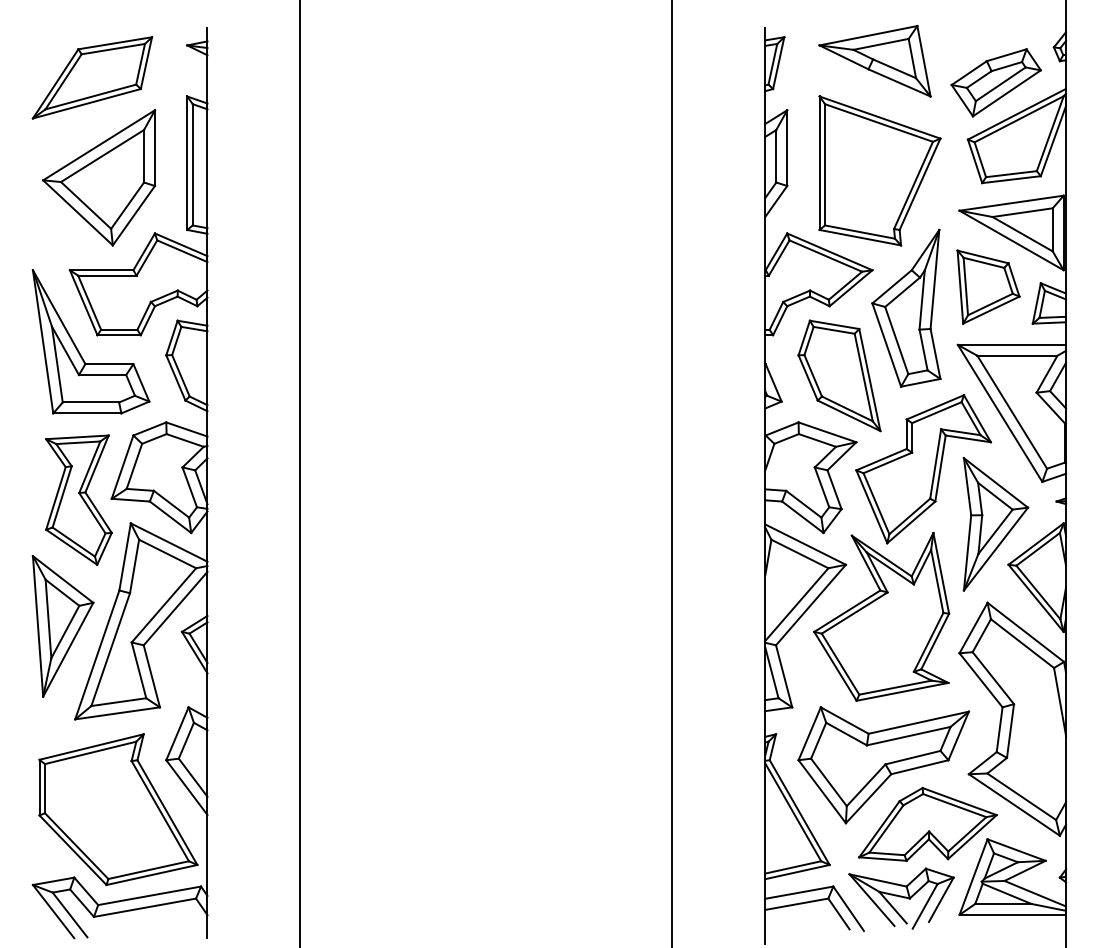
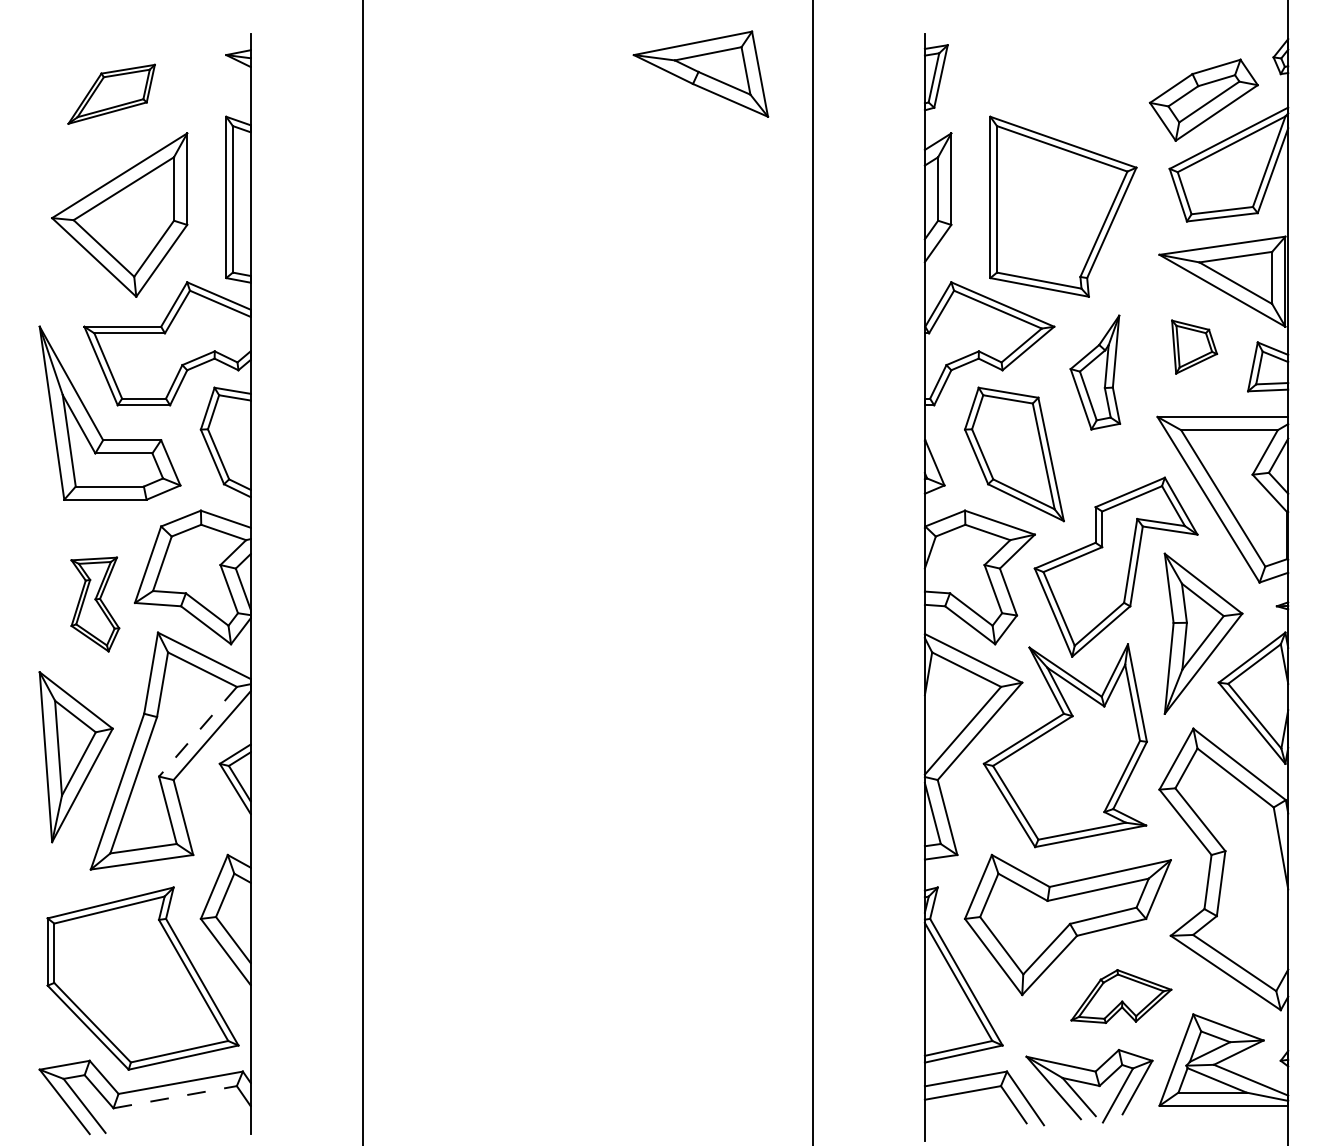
part: (874, 61) -> (700, 74), moved
part: (92, 77) -> (111, 93), size x0.6
part: (988, 286) -> (1194, 346), size x0.6
part: (906, 307) -> (1095, 371), size x0.6
part: (78, 499) -> (94, 603), size x0.6
line: (163, 605) -> (197, 731), solid -> dashed
part: (927, 824) -> (1120, 996), size x0.6
line: (145, 907) -> (175, 1096), solid -> dashed

